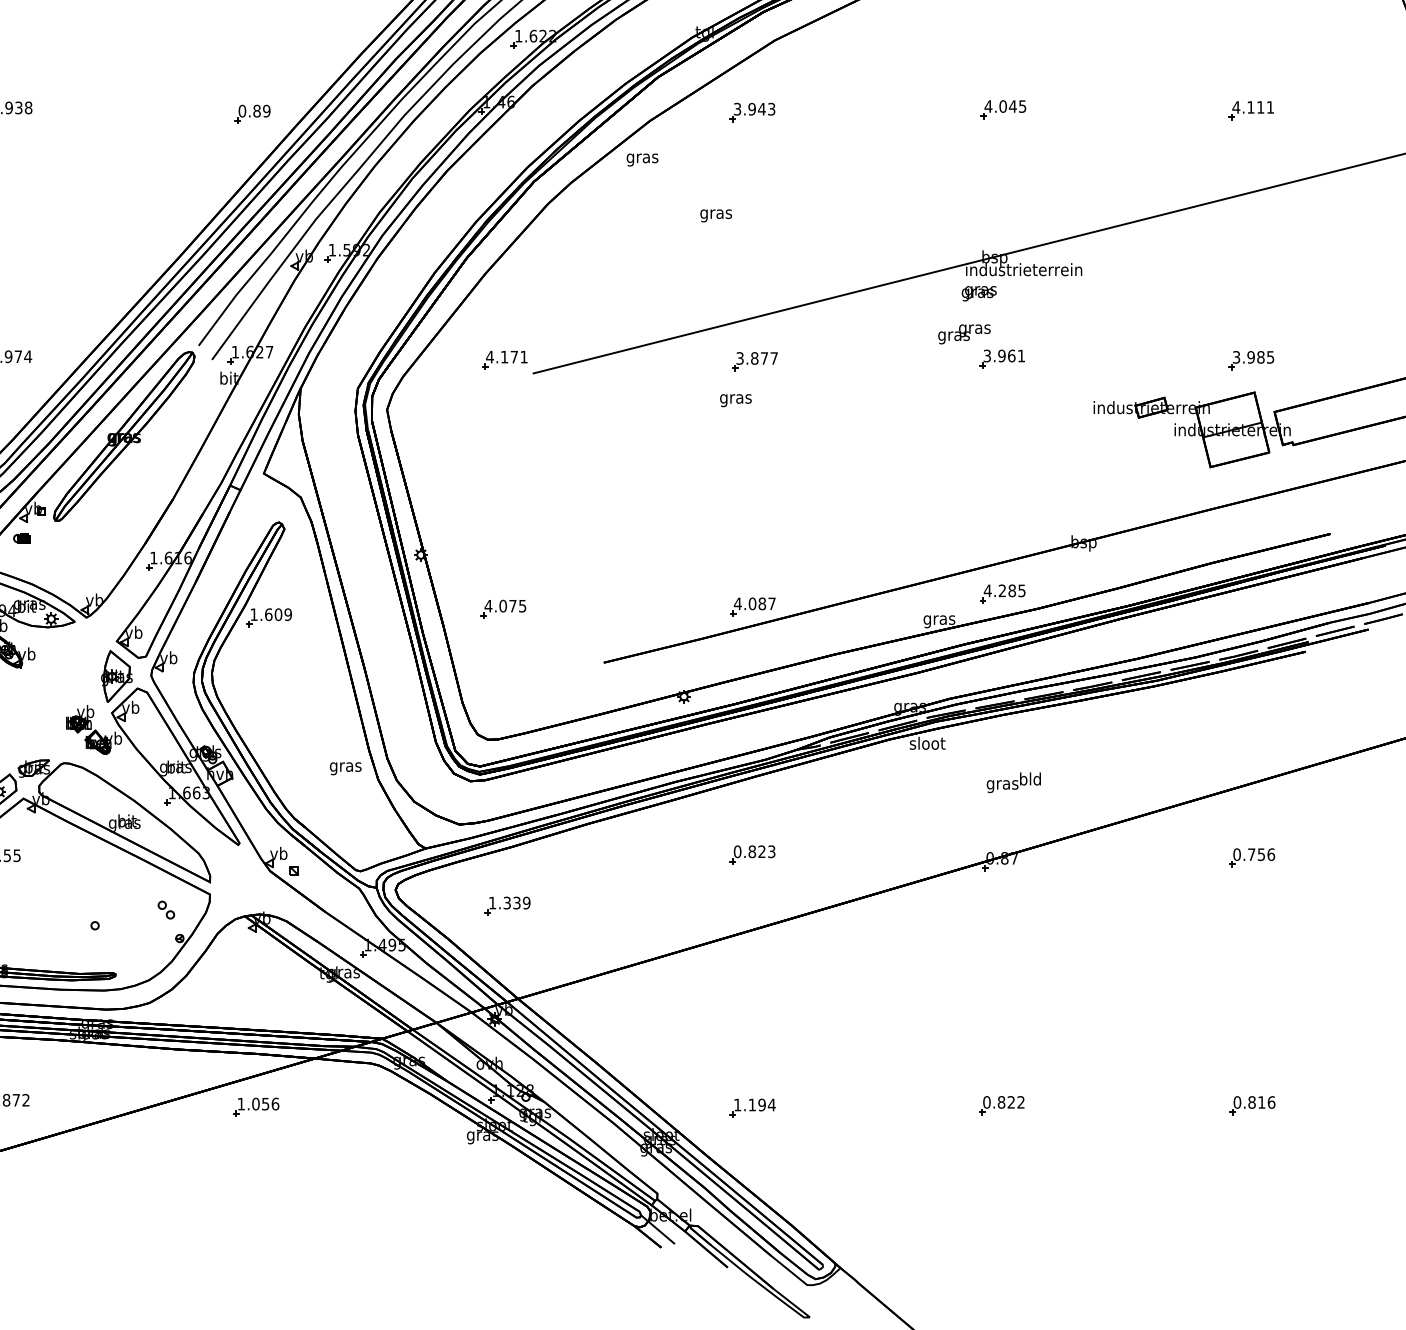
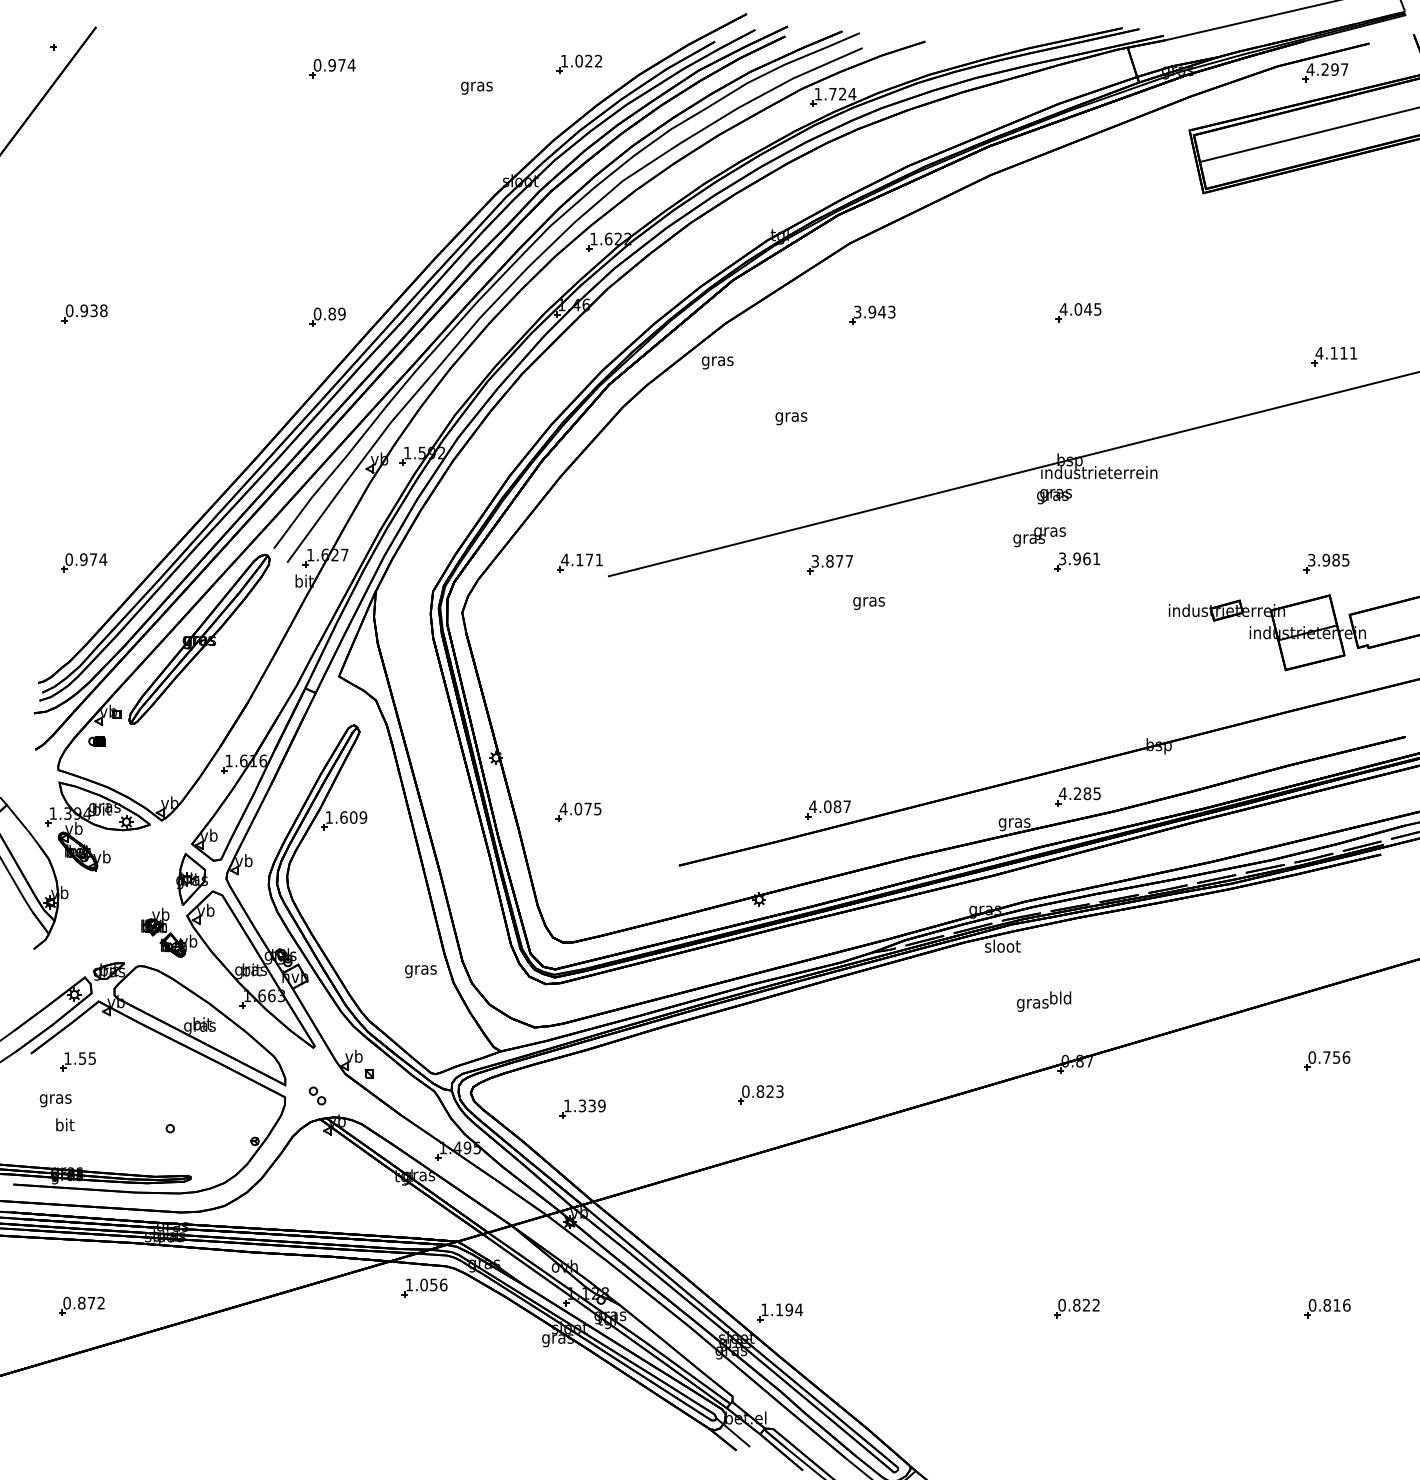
part: (1251, 110) -> (1334, 356), moved
part: (752, 111) -> (872, 314), moved
text: (735, 400) -> (868, 603), moved
text: (1014, 782) -> (1044, 1001), moved
part: (752, 854) -> (760, 1094), moved
part: (166, 909) -> (317, 1095), moved
part: (256, 1106) -> (424, 1287), moved
part: (753, 1107) -> (780, 1312), moved

